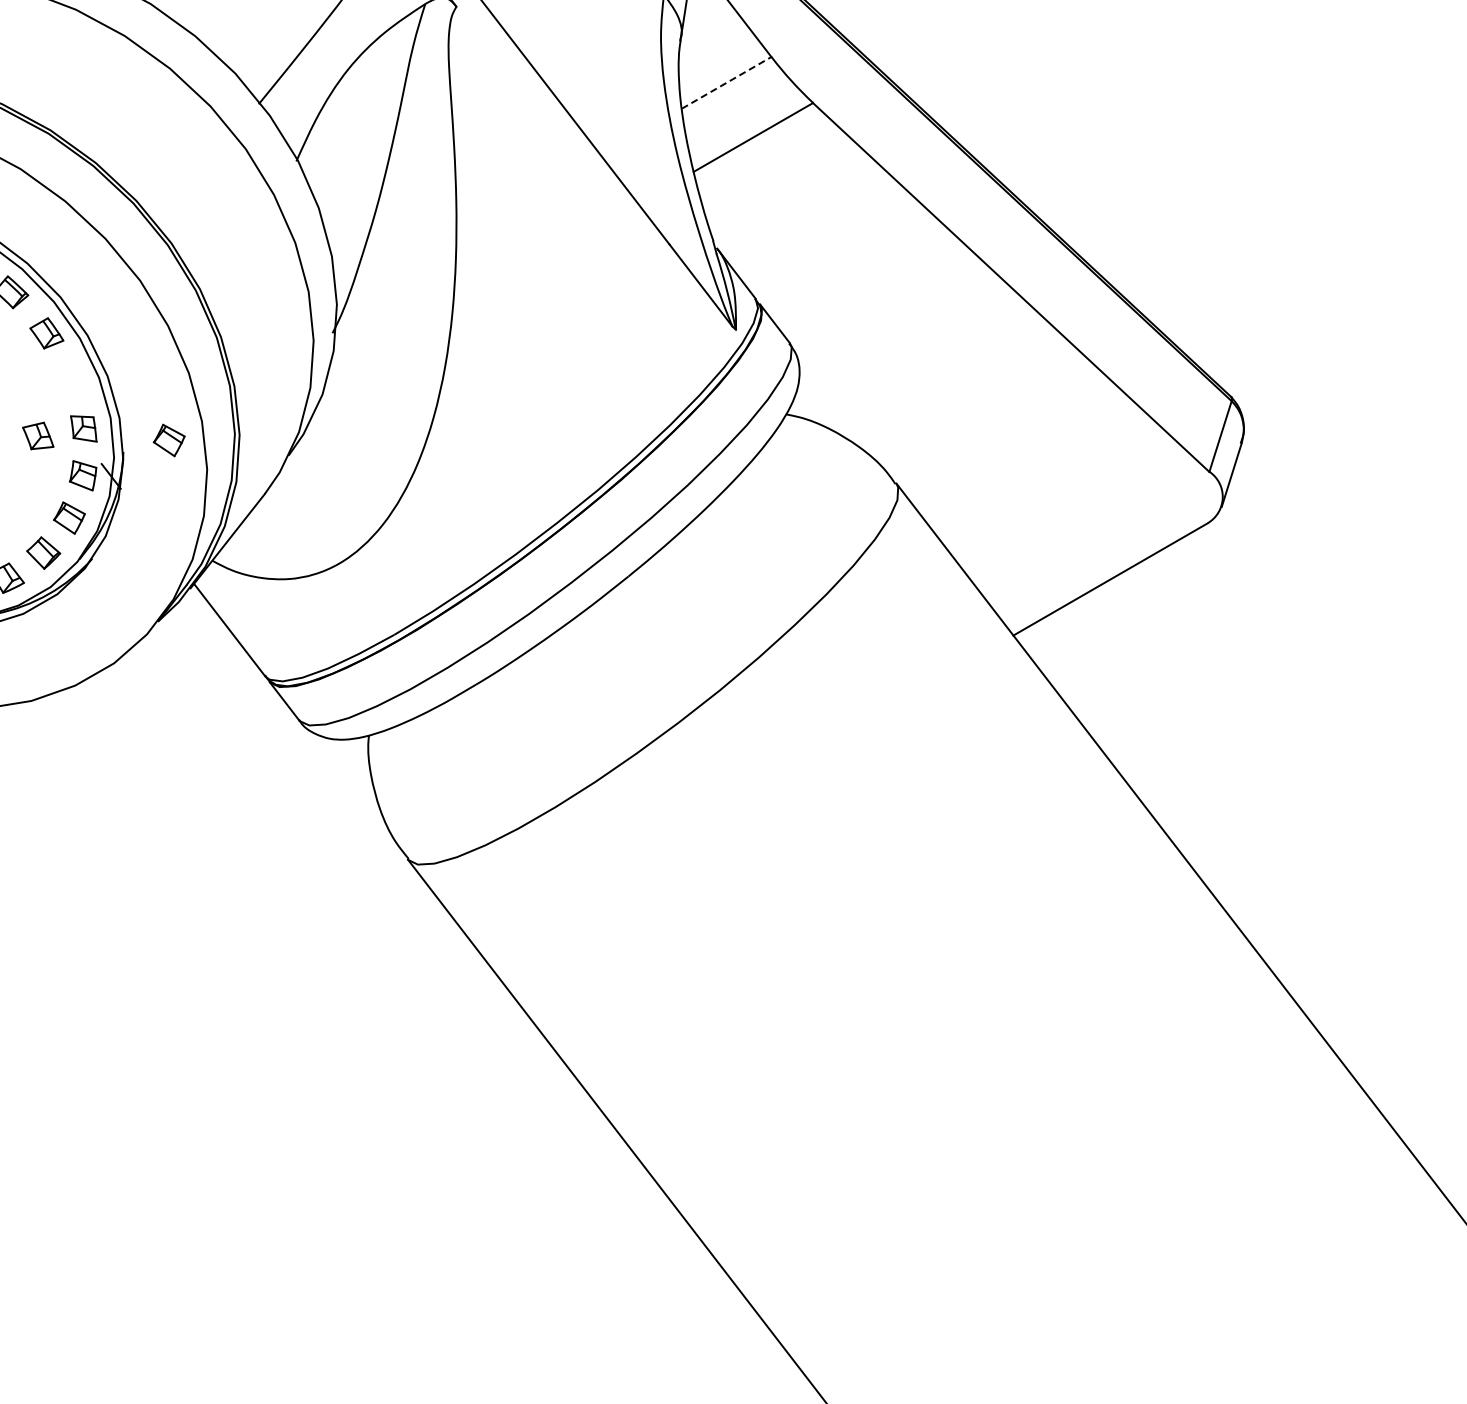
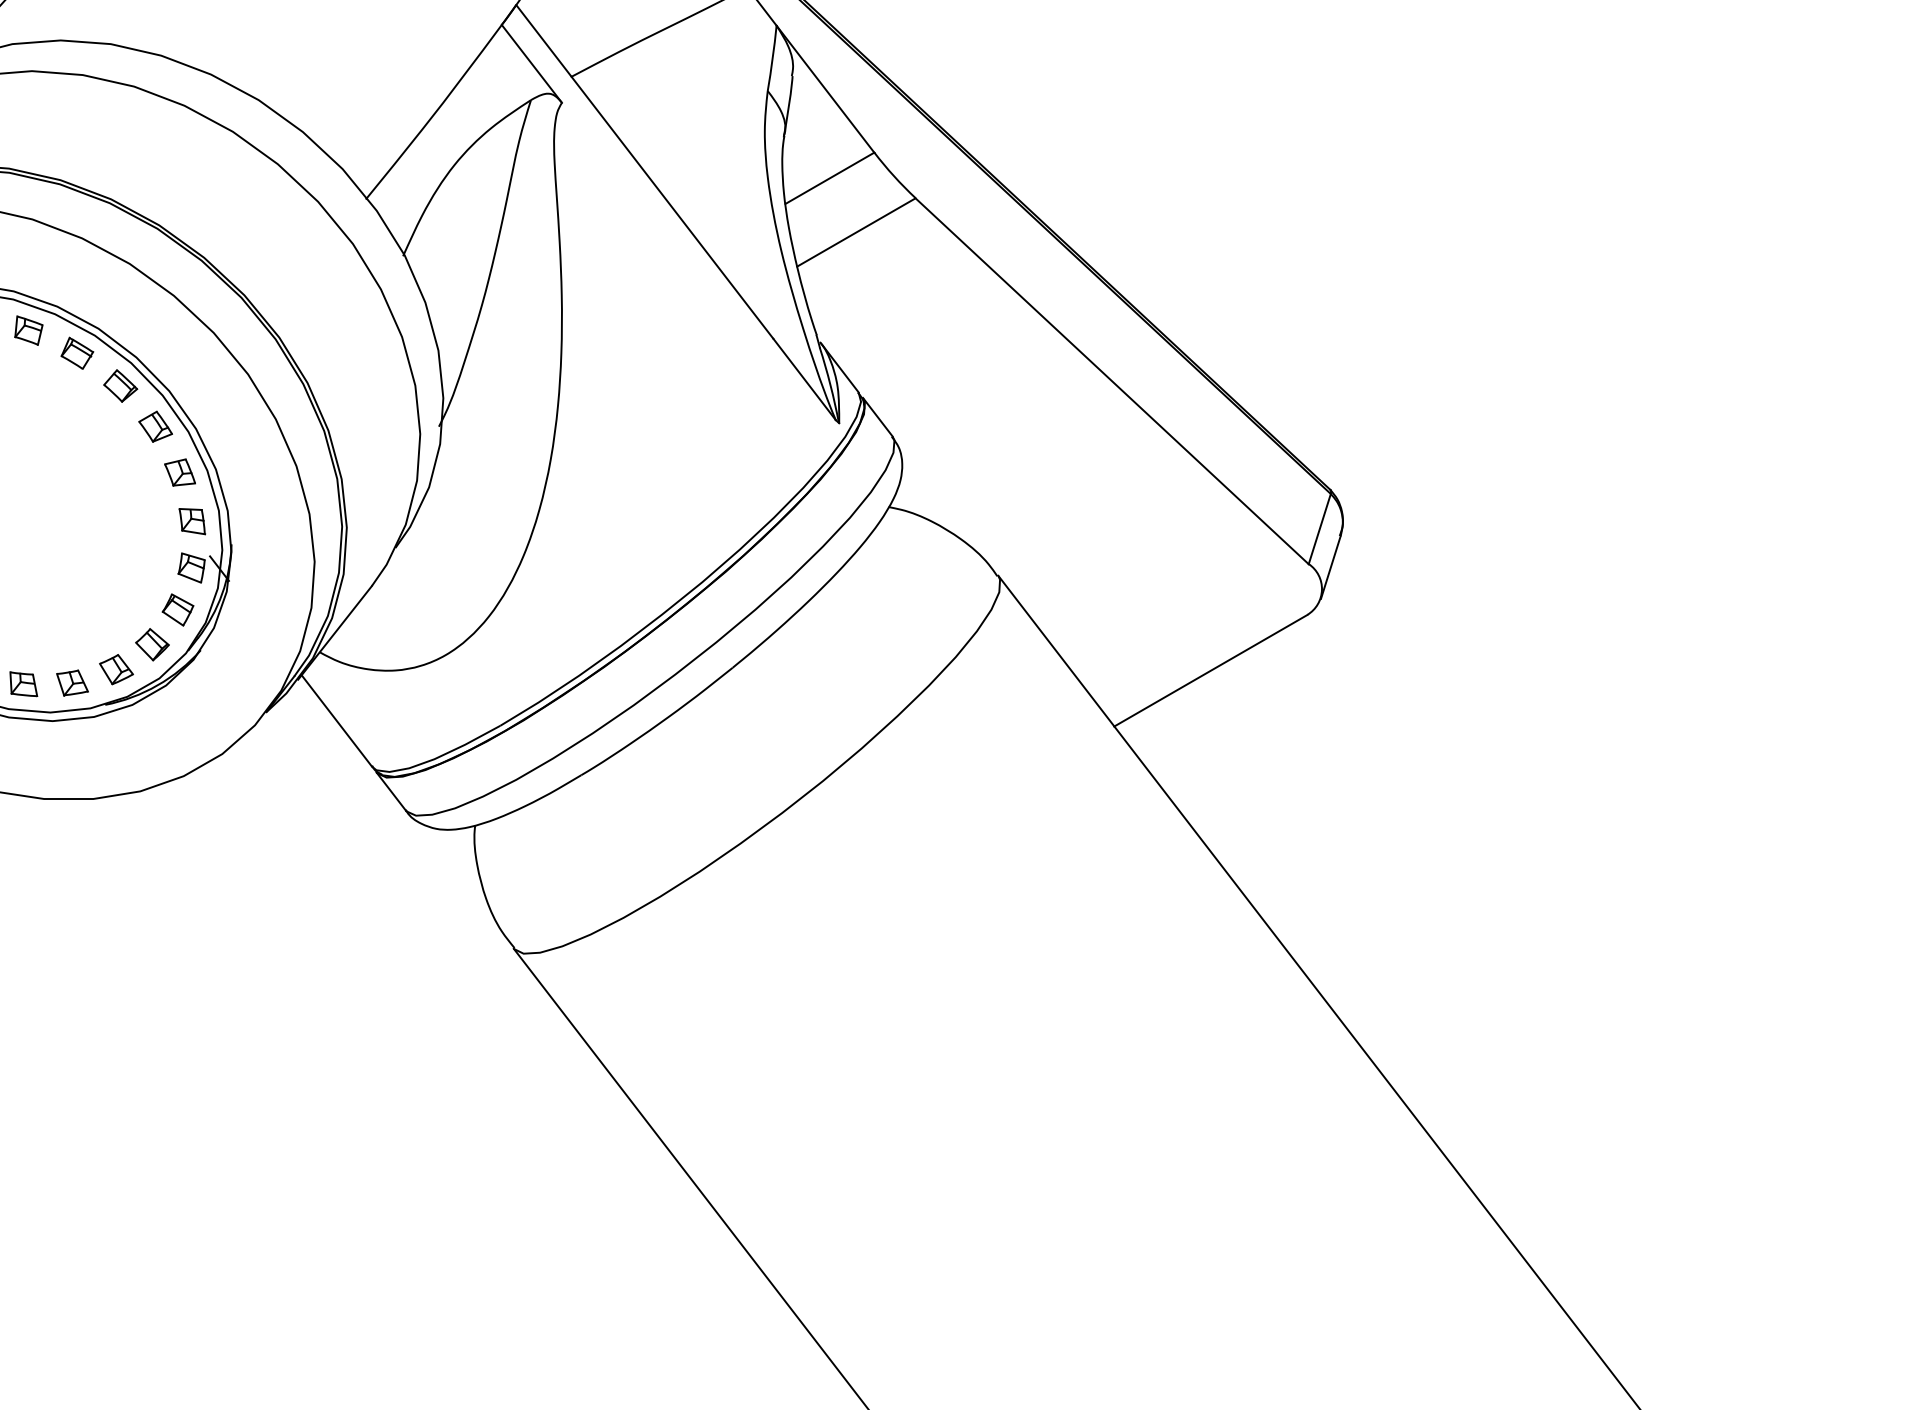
line: (727, 83) -> (830, 178), dashed -> solid
part: (37, 435) -> (179, 472), moved
part: (168, 439) -> (276, 532), removed

